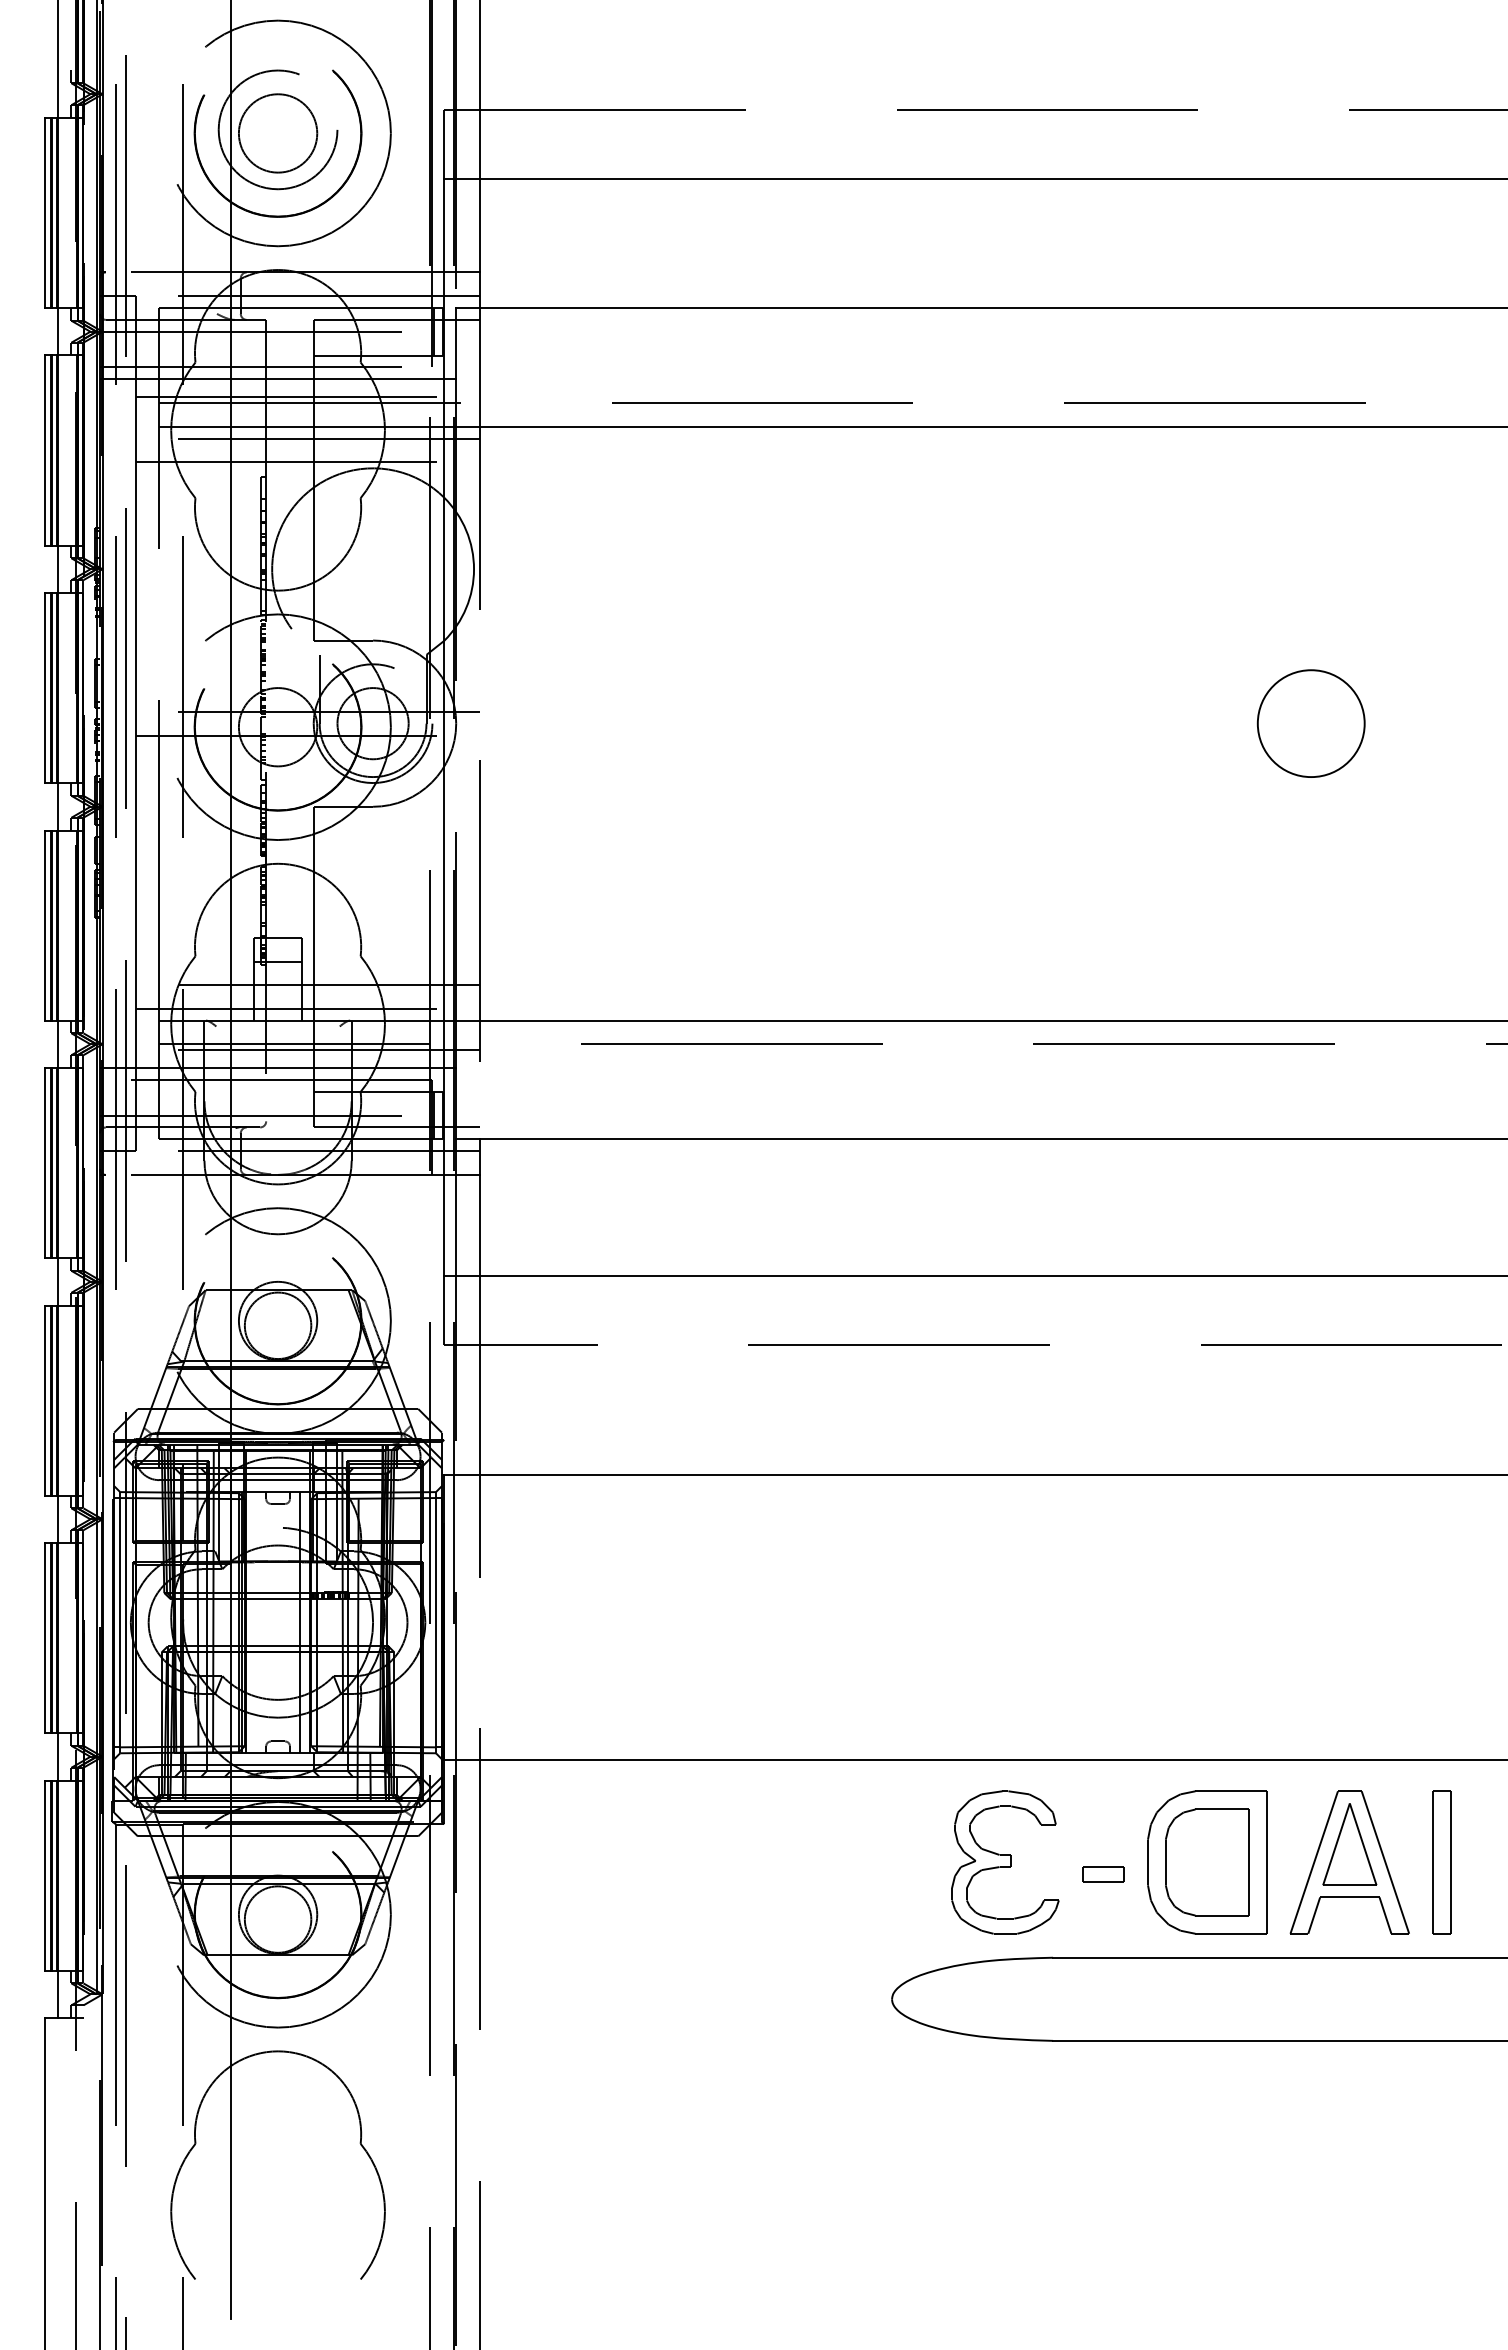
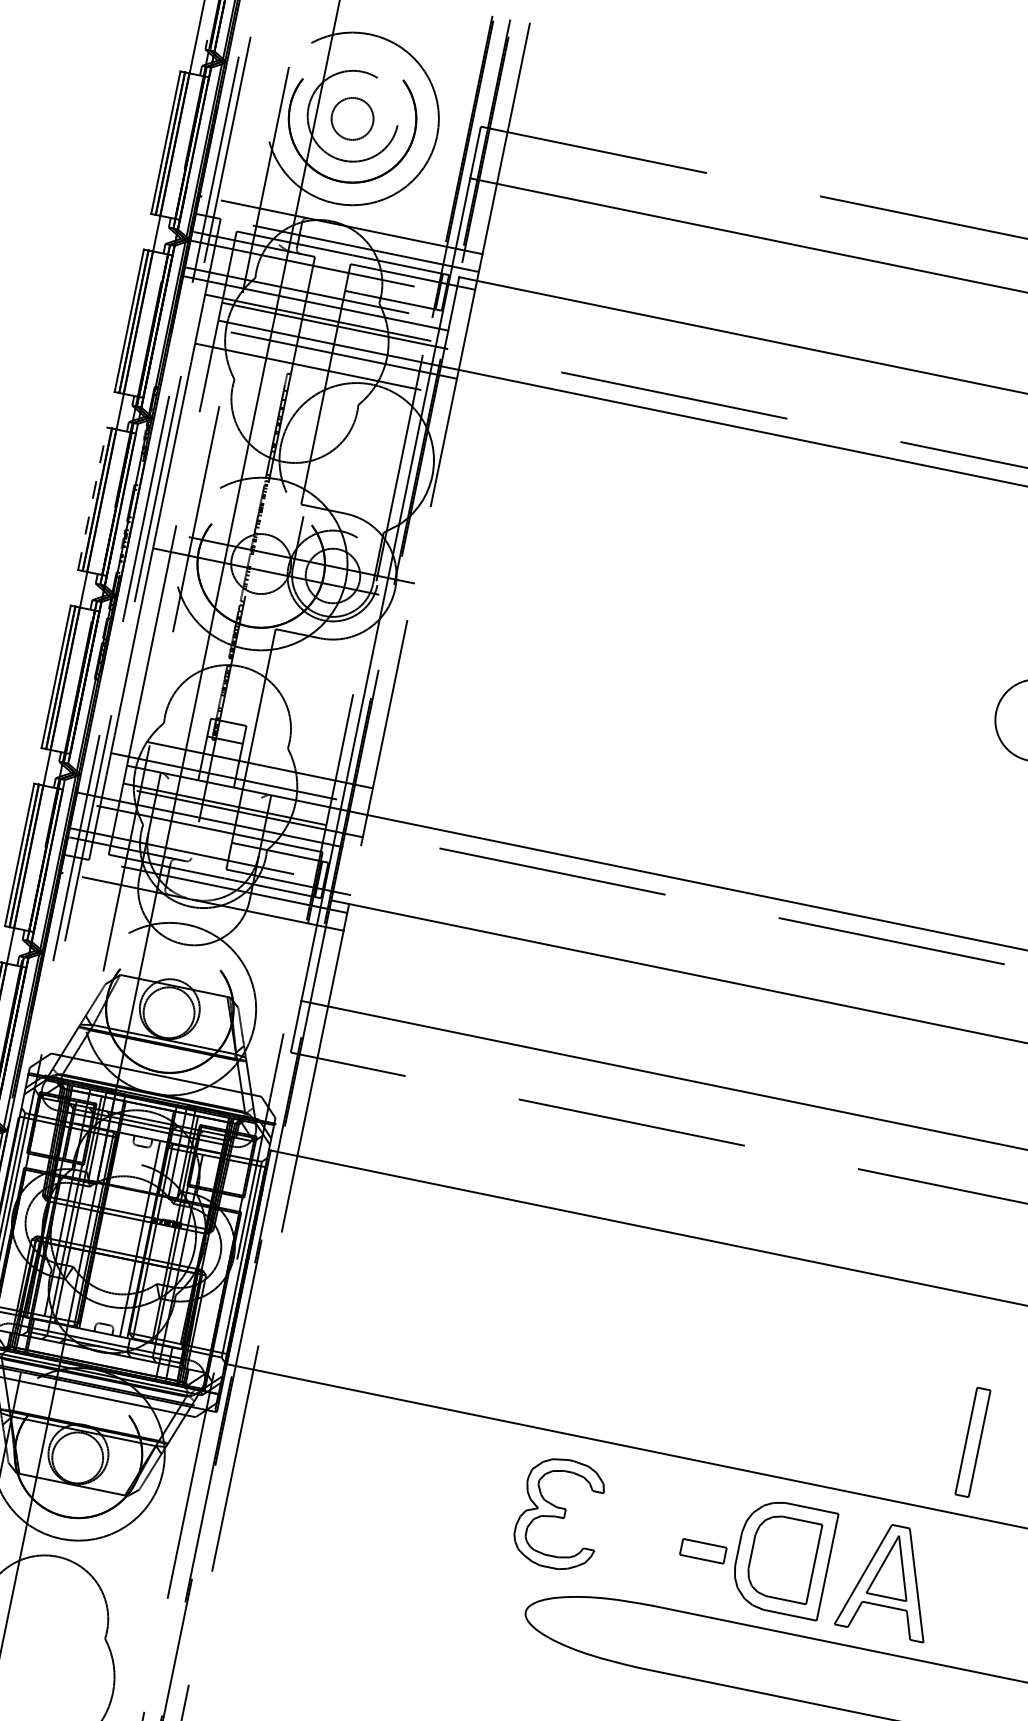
circle: (277, 133) -> (352, 118), size x0.7
line: (45, 687) -> (92, 498), solid -> dashed
part: (1005, 1862) -> (560, 1513), moved
part: (1441, 1862) -> (972, 1442), moved
part: (1103, 1874) -> (703, 1551), size x1.4

